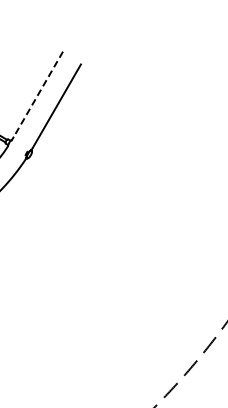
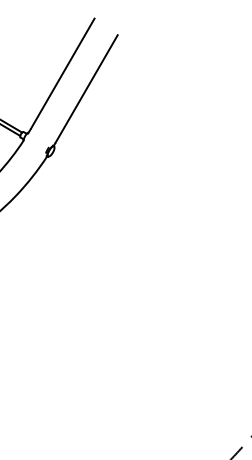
line: (38, 94) -> (62, 74), dashed -> solid

